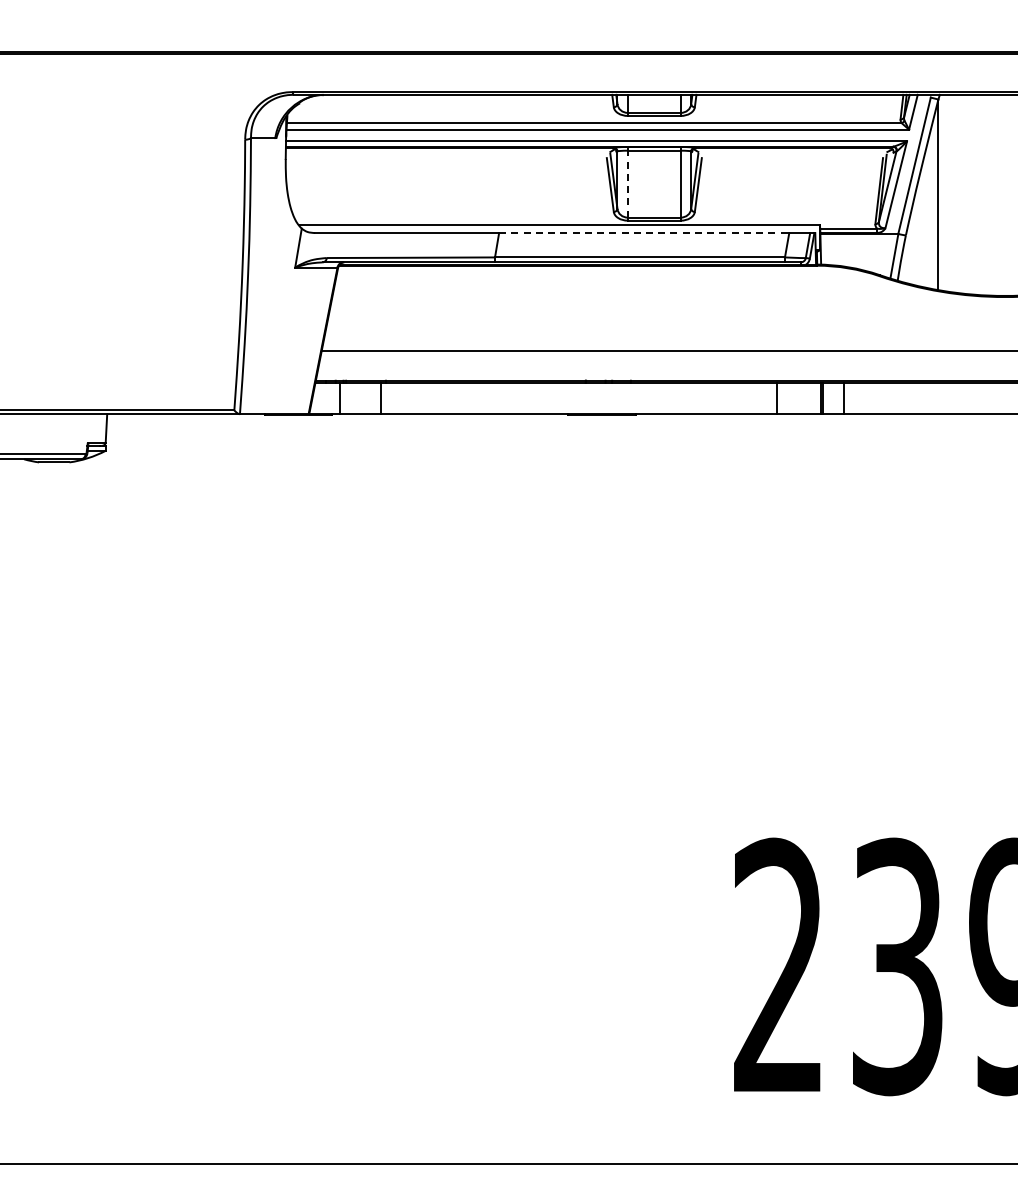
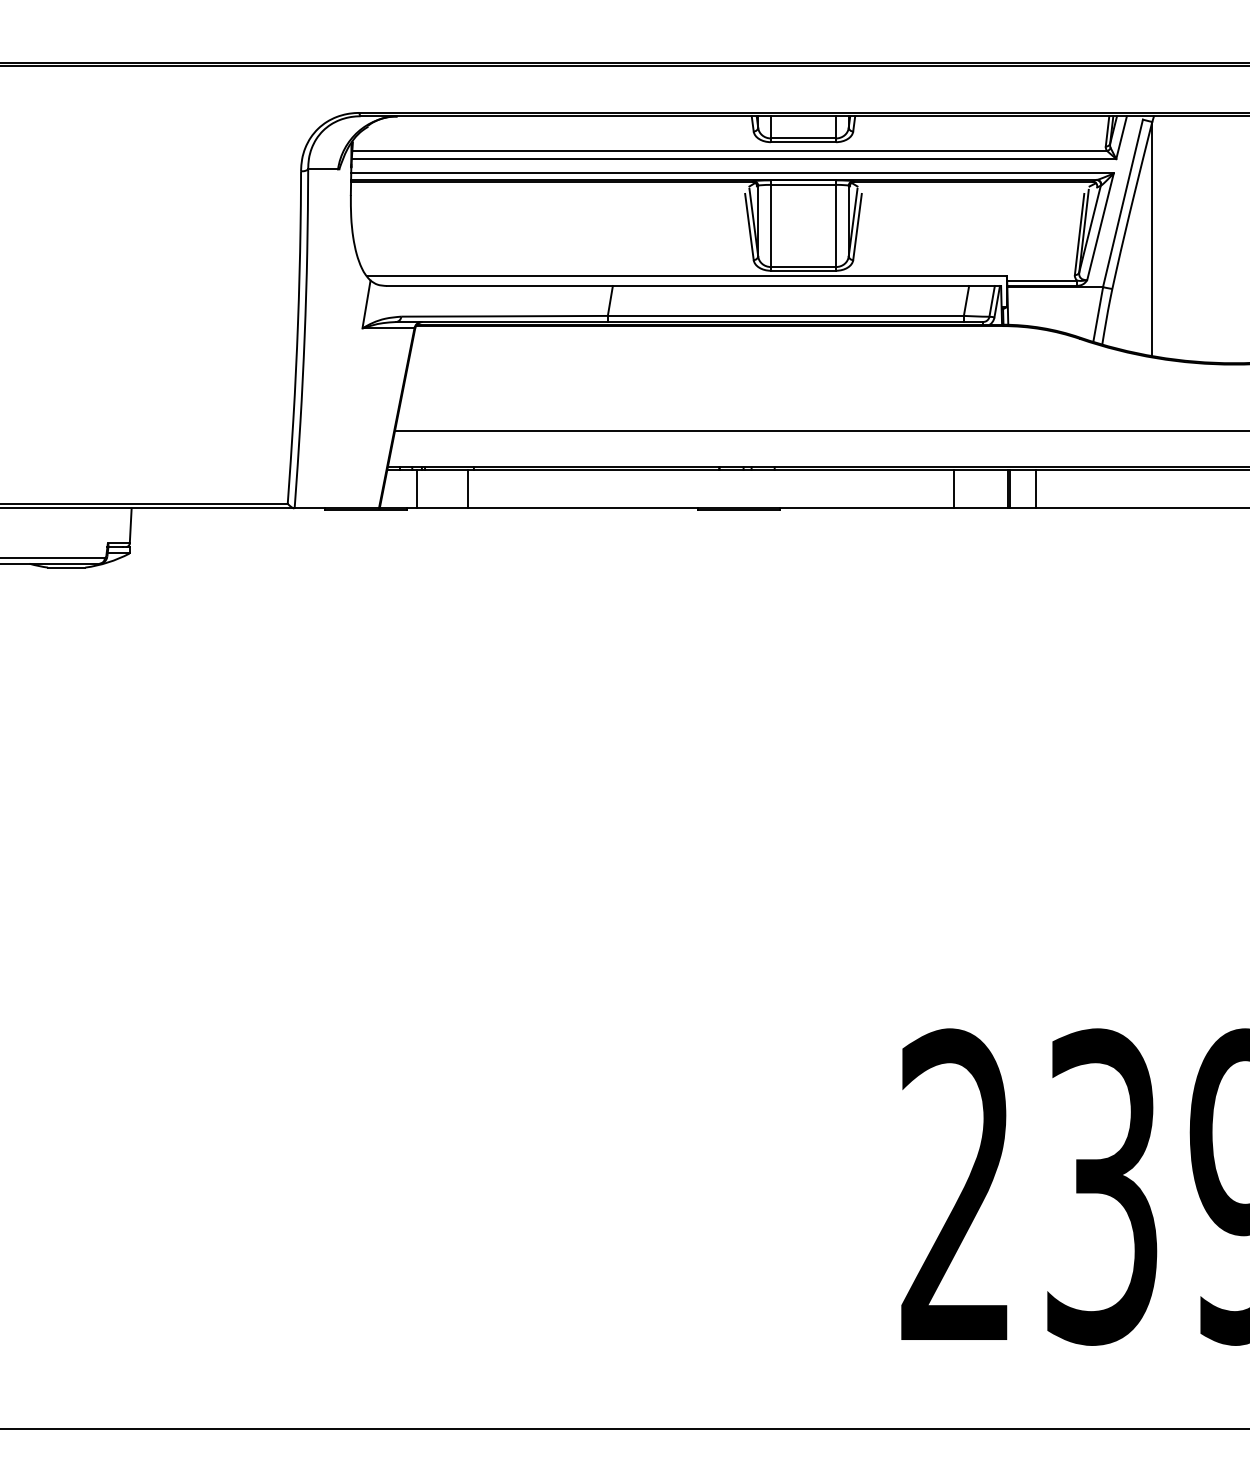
line: (627, 183) -> (770, 225), dashed -> solid
line: (644, 233) -> (791, 286), dashed -> solid

